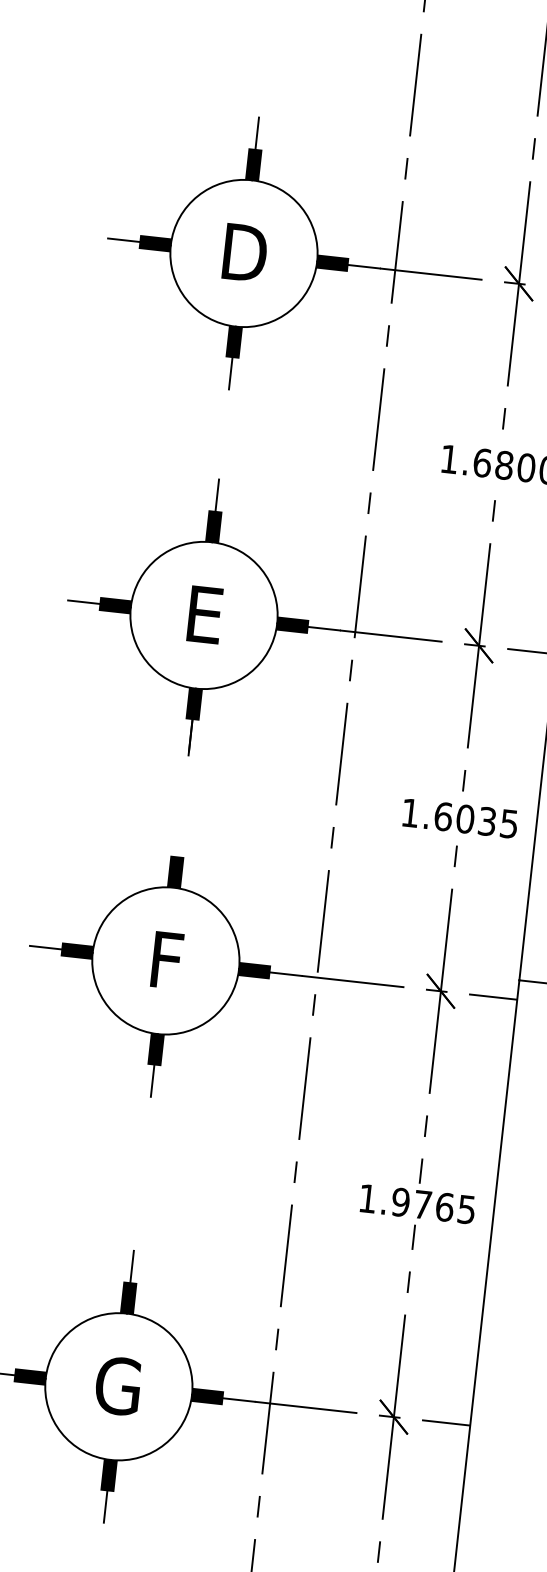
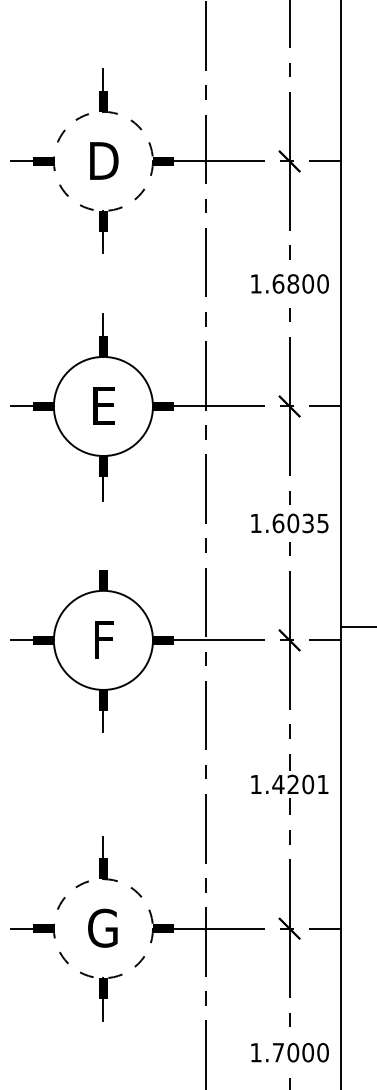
circle: (242, 251) -> (102, 160), solid -> dashed
text: (433, 1205) -> (300, 784), 1.9765 -> 1.4201
circle: (117, 1386) -> (102, 928), solid -> dashed

